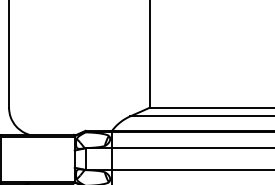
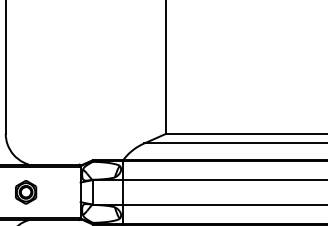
part: (27, 159) -> (26, 192), added

